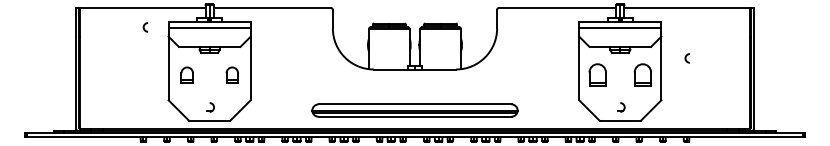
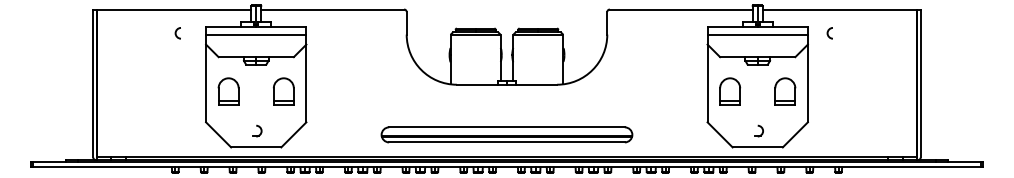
arc: (686, 58) -> (828, 33), moved
part: (187, 74) -> (229, 90), size x1.43
part: (232, 74) -> (284, 90), size x1.43

